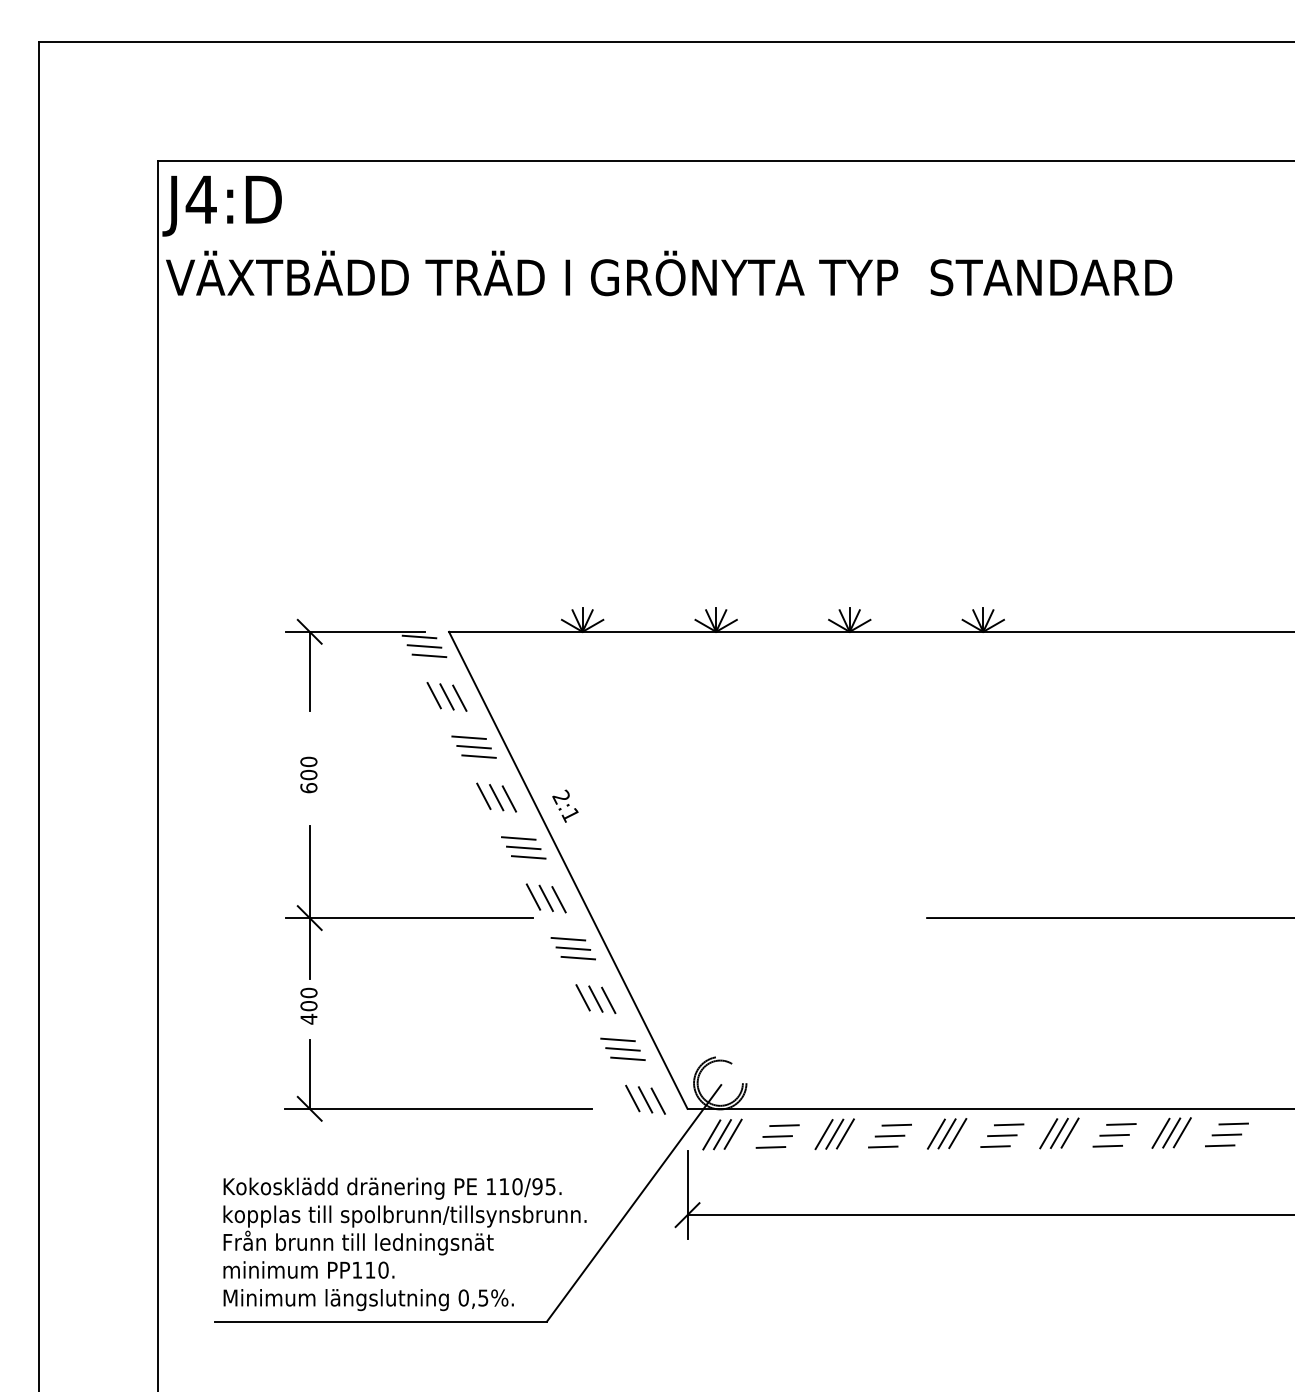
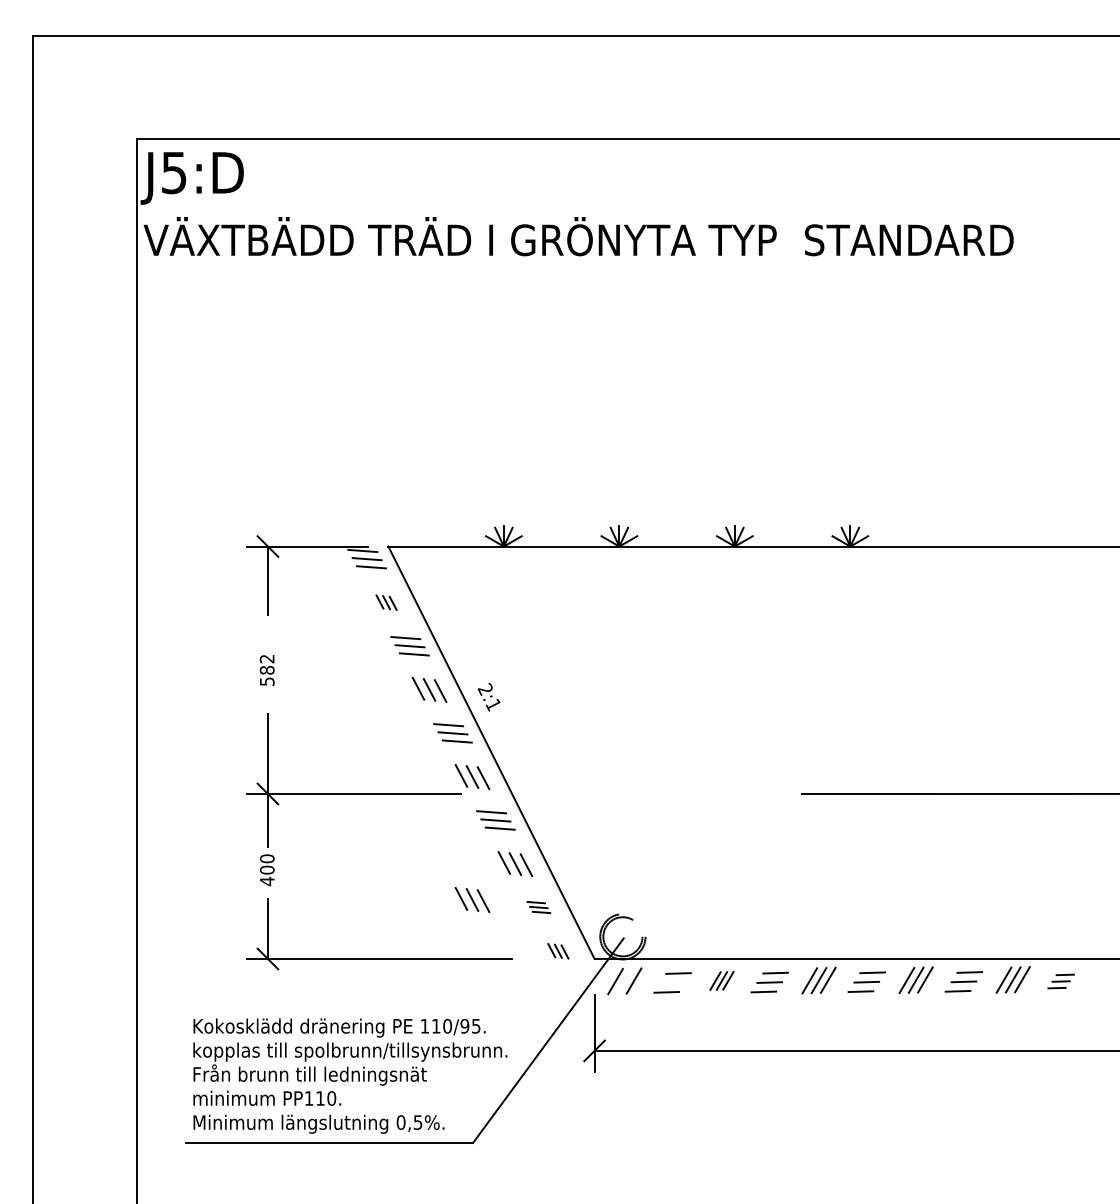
text: (200, 200) -> (173, 173), J4:D -> J5:D
part: (446, 696) -> (386, 602), size x0.6
text: (308, 774) -> (266, 669), 600 -> 582
part: (546, 1040) -> (472, 899), added
part: (622, 1049) -> (538, 907), size x0.6
part: (645, 1100) -> (558, 951), size x0.6
line: (722, 1133) -> (624, 980), removed
part: (834, 1133) -> (721, 980), size x0.7
part: (1227, 1134) -> (1061, 981), size x0.7
line: (777, 1136) -> (672, 982), removed

